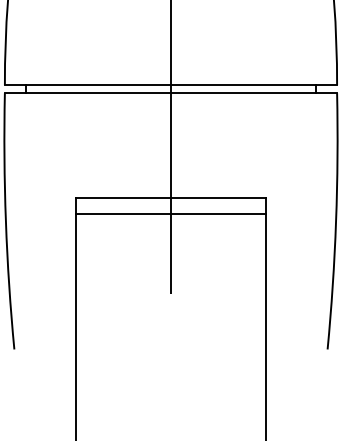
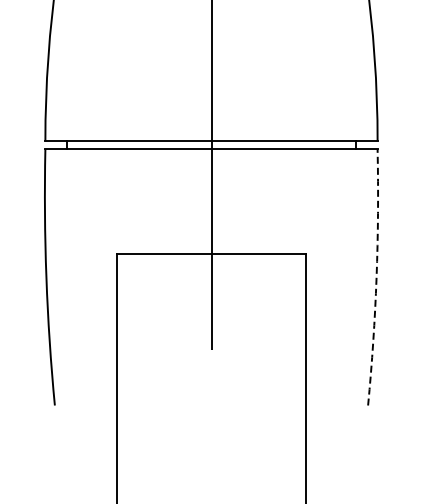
line: (171, 214) -> (211, 270), removed
arc: (336, 221) -> (376, 277), solid -> dashed

